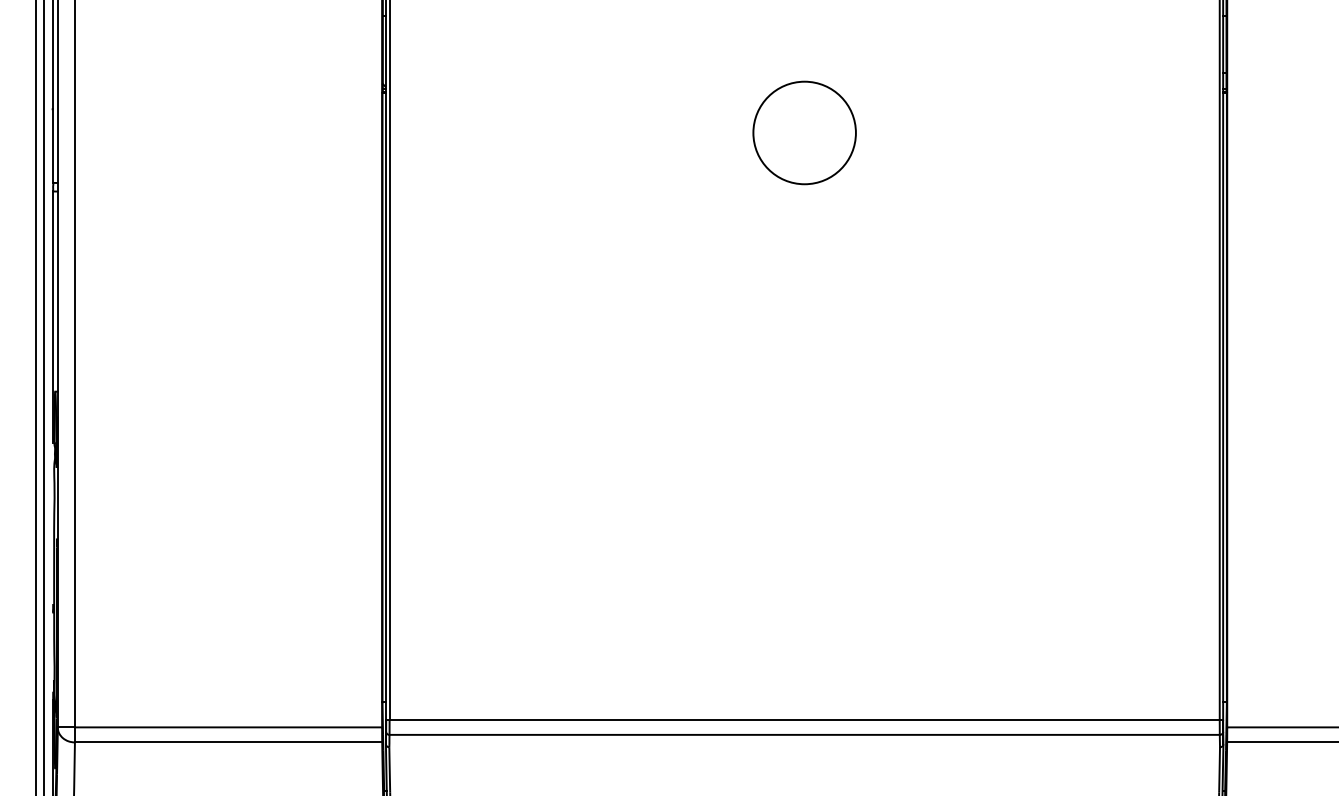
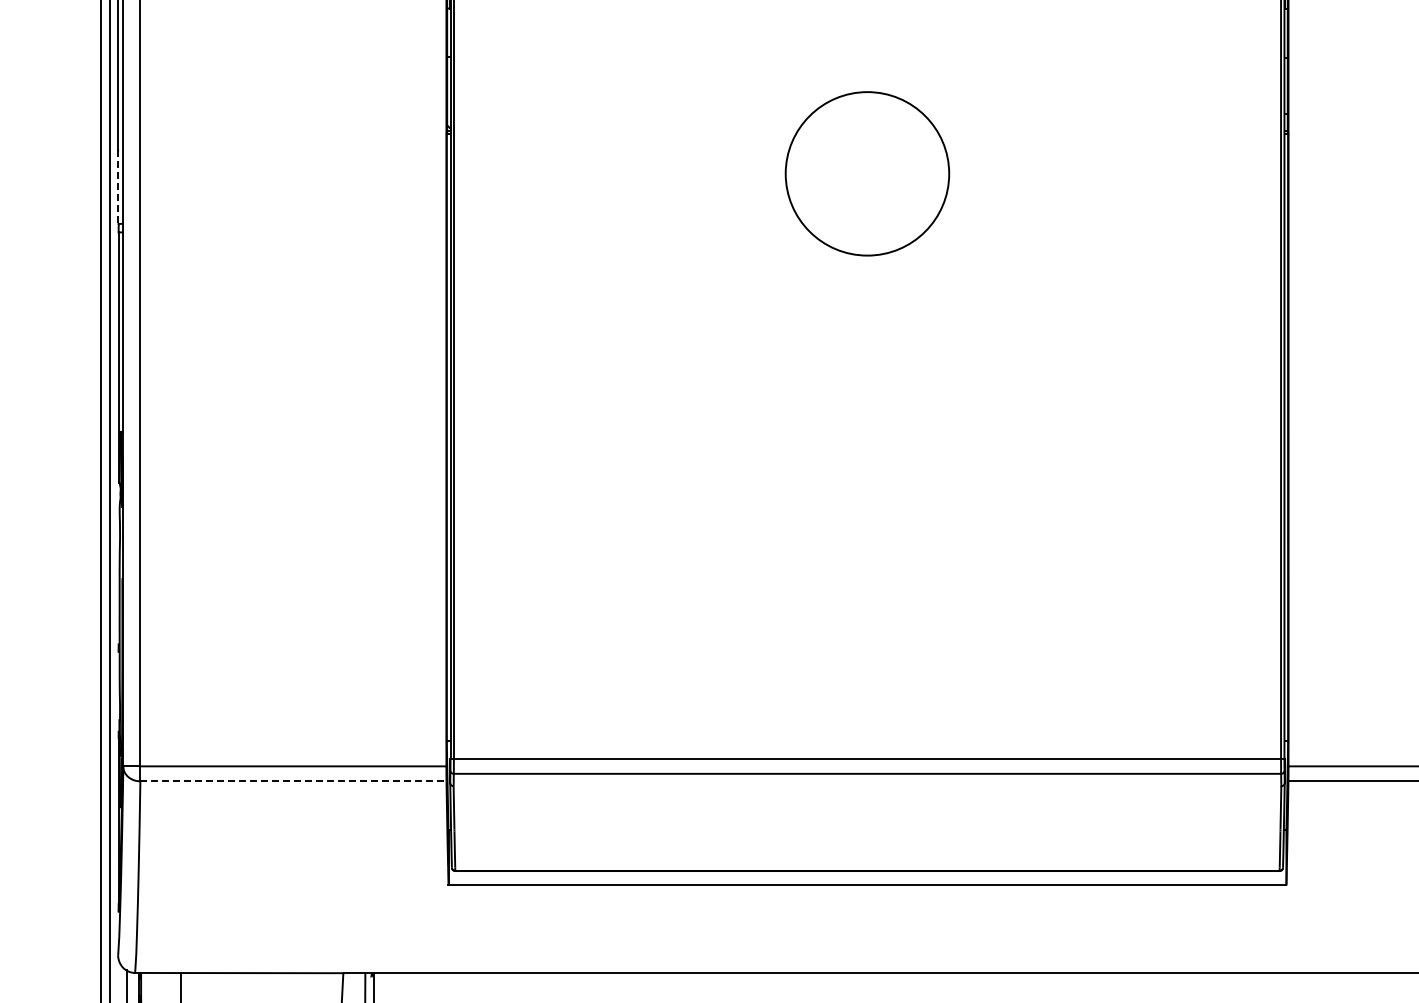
circle: (804, 133) -> (867, 174), size x1.6
line: (52, 146) -> (118, 187), solid -> dashed
line: (228, 742) -> (293, 781), solid -> dashed

